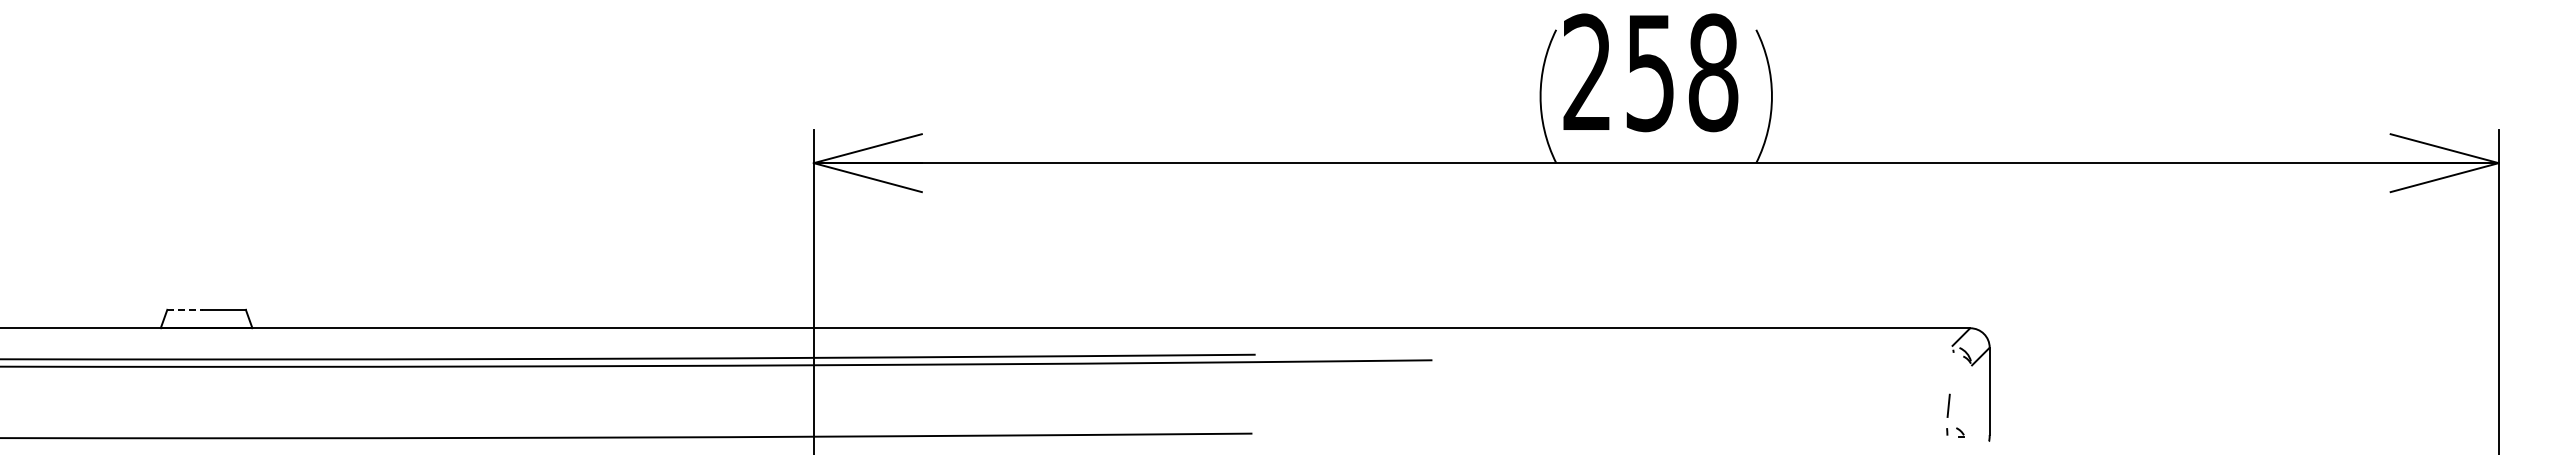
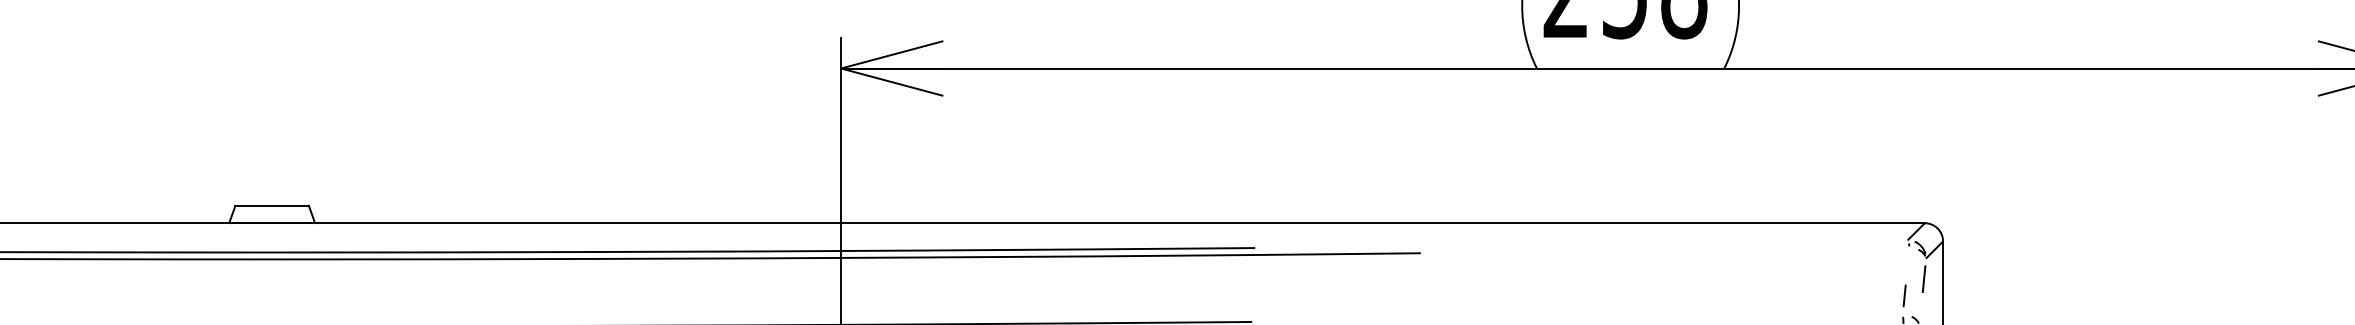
line: (185, 309) -> (252, 205), dashed -> solid
line: (1969, 387) -> (1924, 278), added

